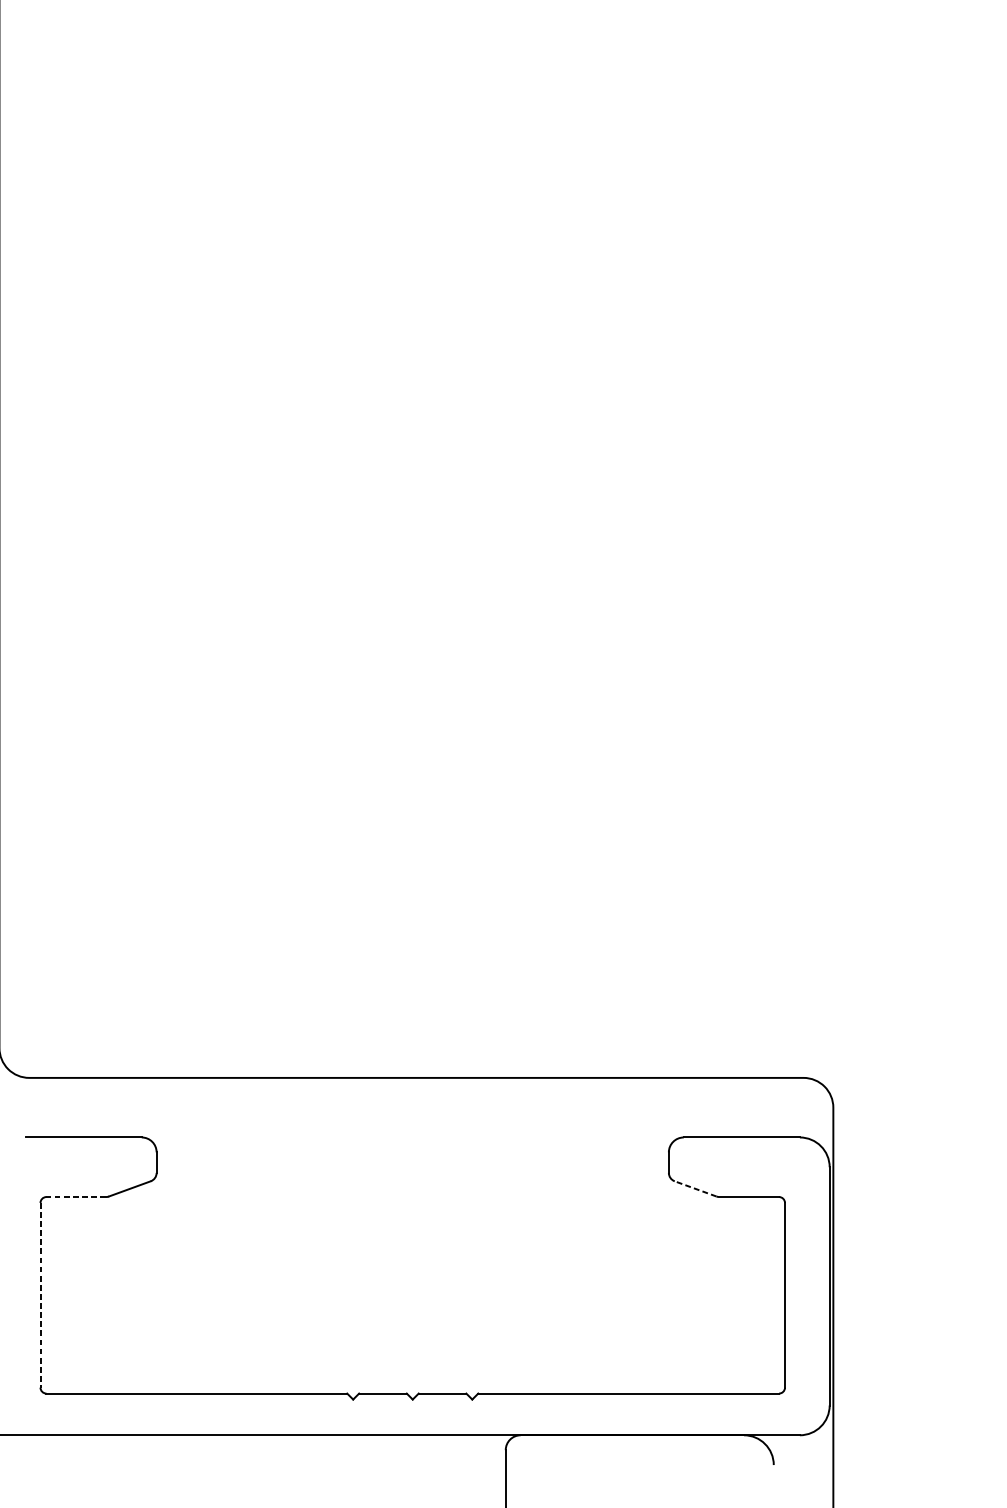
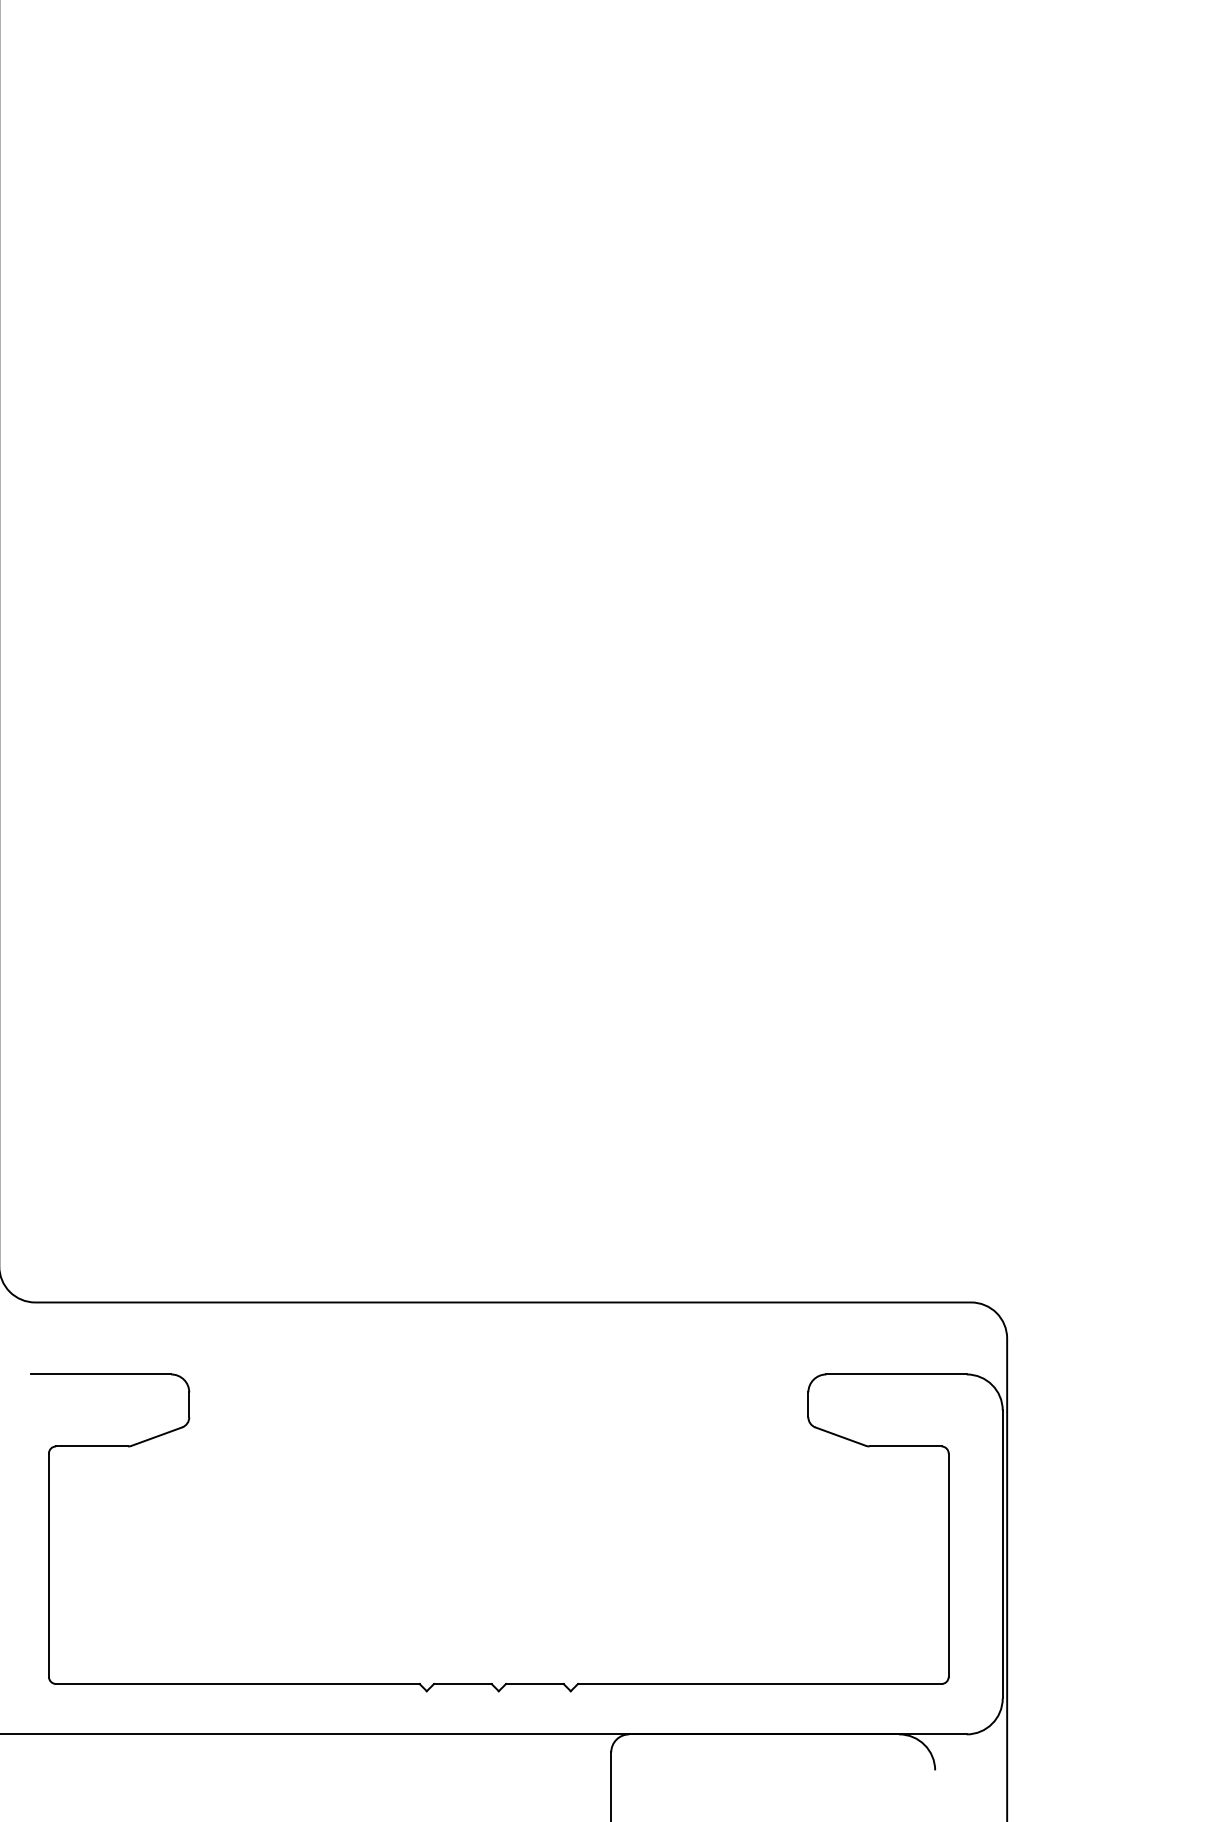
line: (695, 1188) -> (840, 1436), dashed -> solid
line: (76, 1197) -> (92, 1446), dashed -> solid
line: (40, 1295) -> (48, 1565), dashed -> solid

